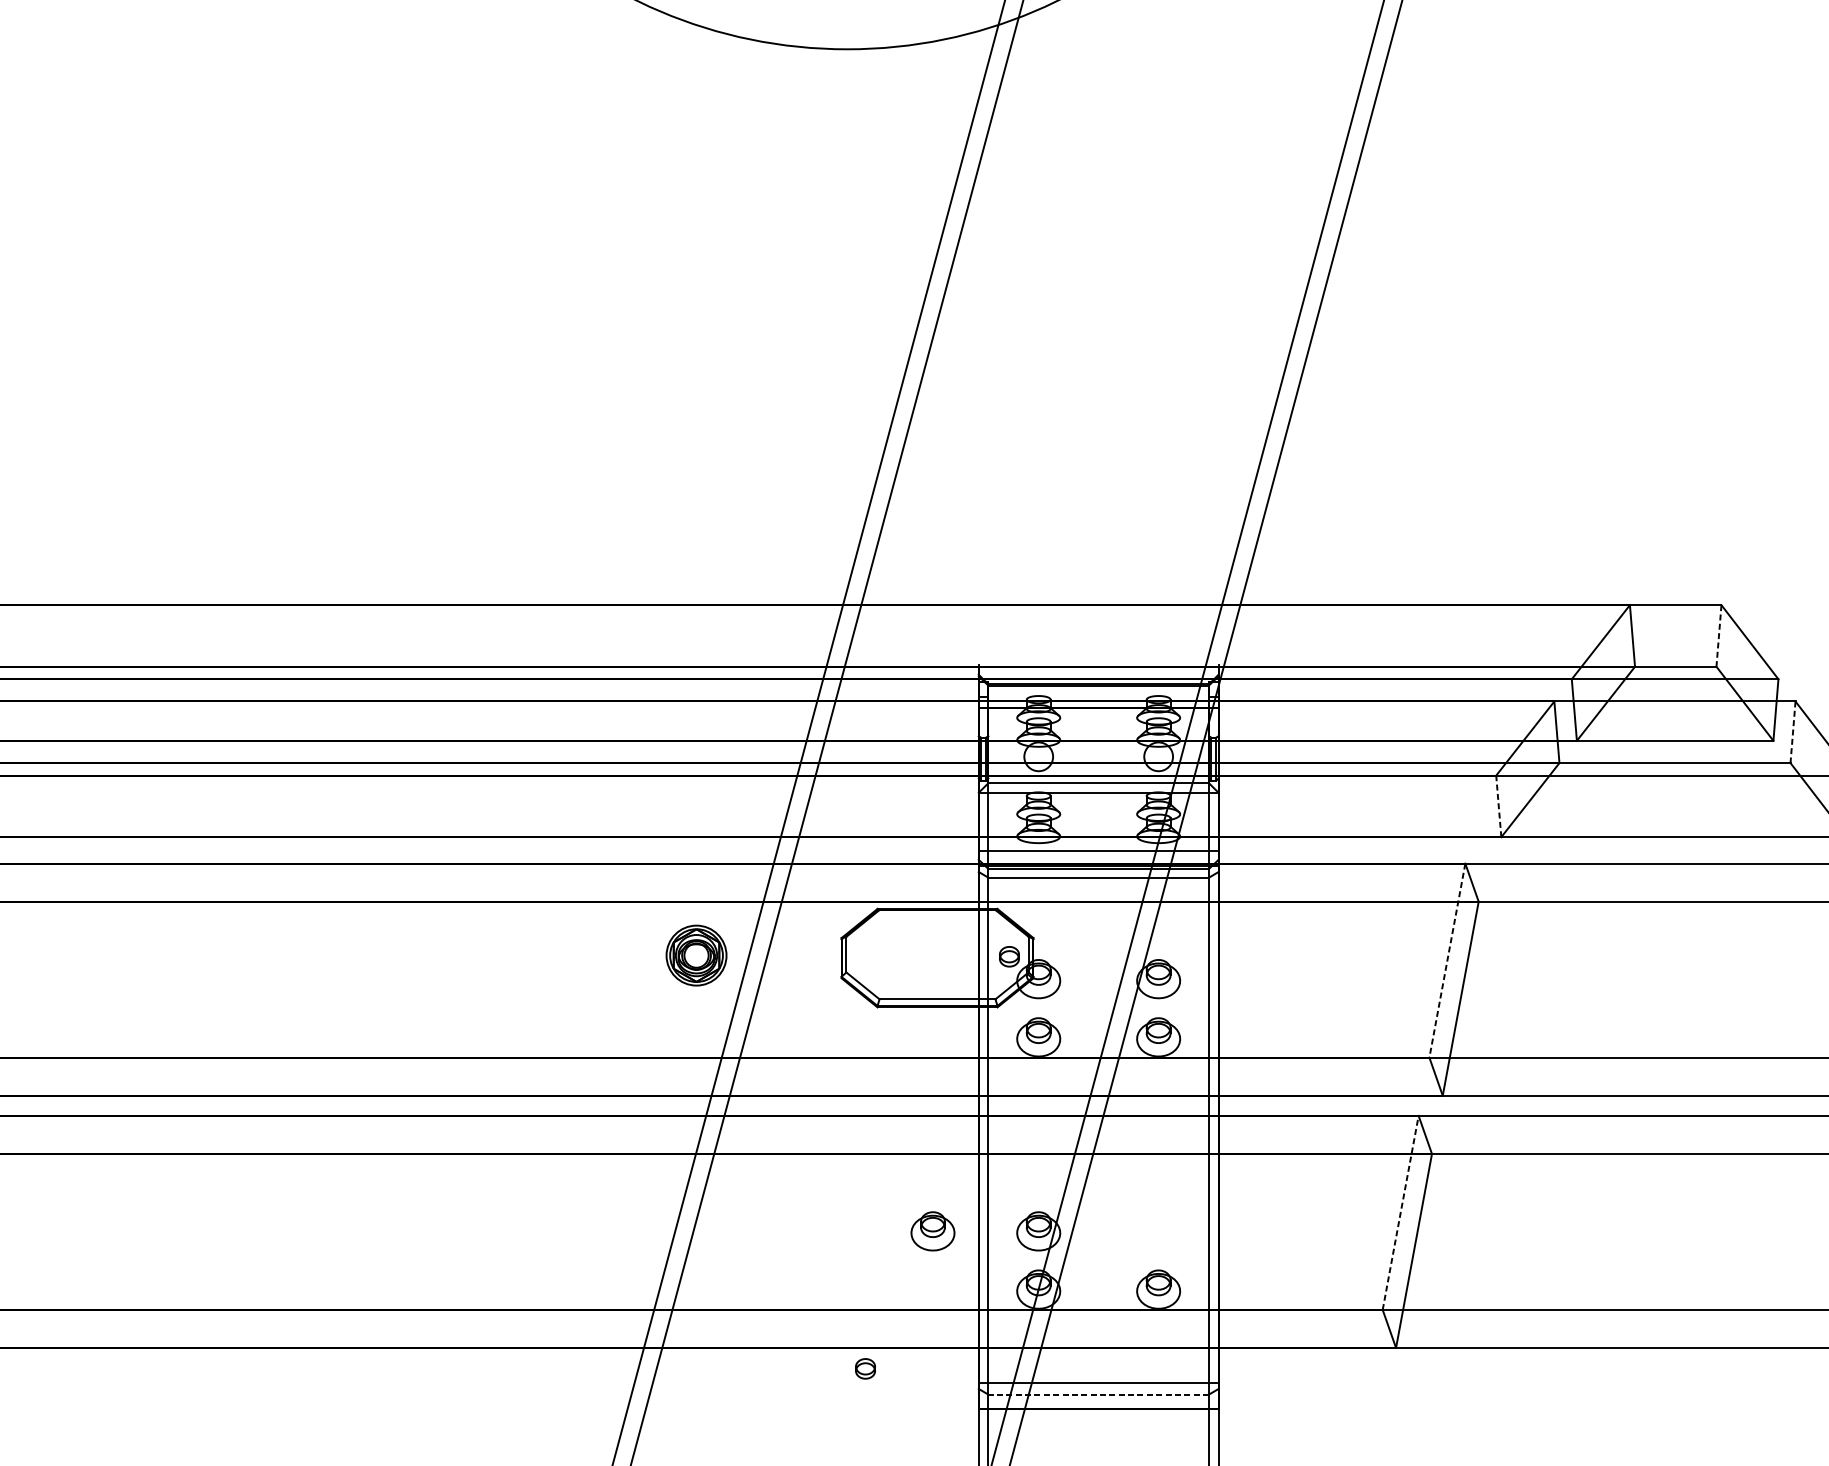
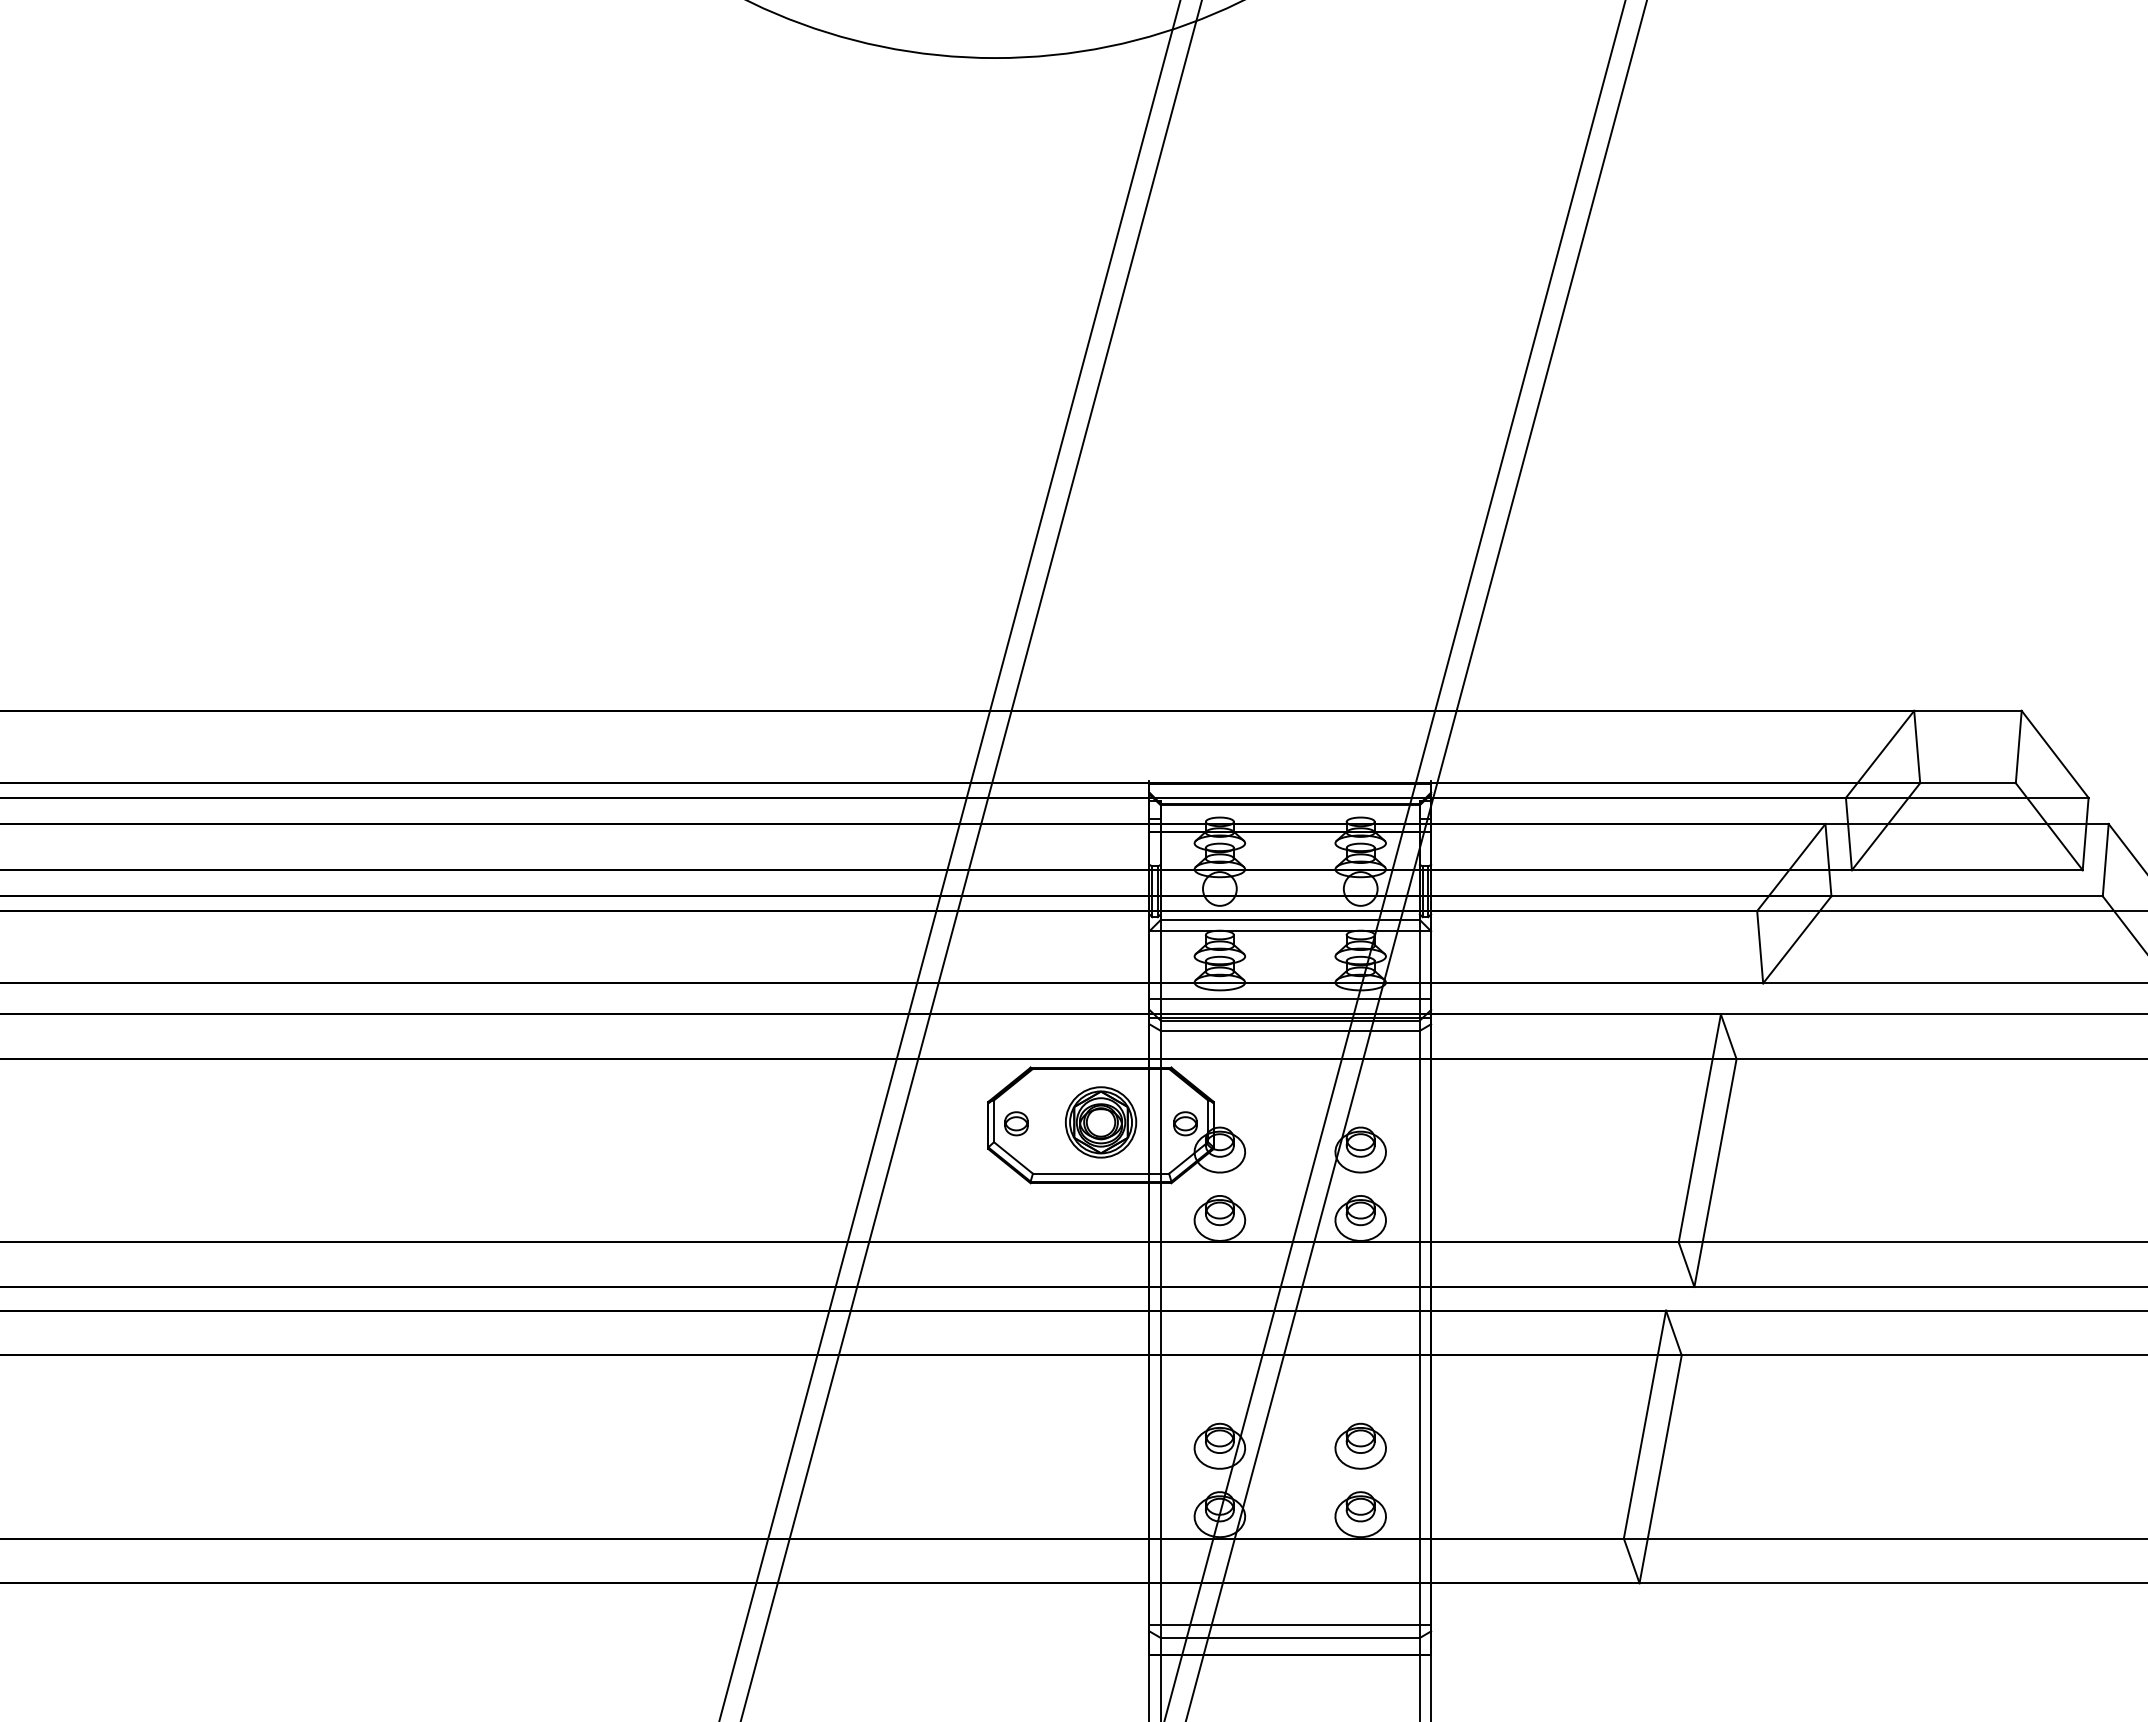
line: (1718, 636) -> (2018, 747), dashed -> solid
line: (1792, 732) -> (2105, 860), dashed -> solid
line: (1499, 805) -> (1760, 946), dashed -> solid
part: (696, 955) -> (1101, 1122), moved
line: (1447, 960) -> (1699, 1128), dashed -> solid
line: (1400, 1212) -> (1644, 1424), dashed -> solid
part: (932, 1230) -> (1360, 1445), moved
part: (865, 1368) -> (1016, 1123), moved
line: (1098, 1394) -> (1290, 1637), dashed -> solid

